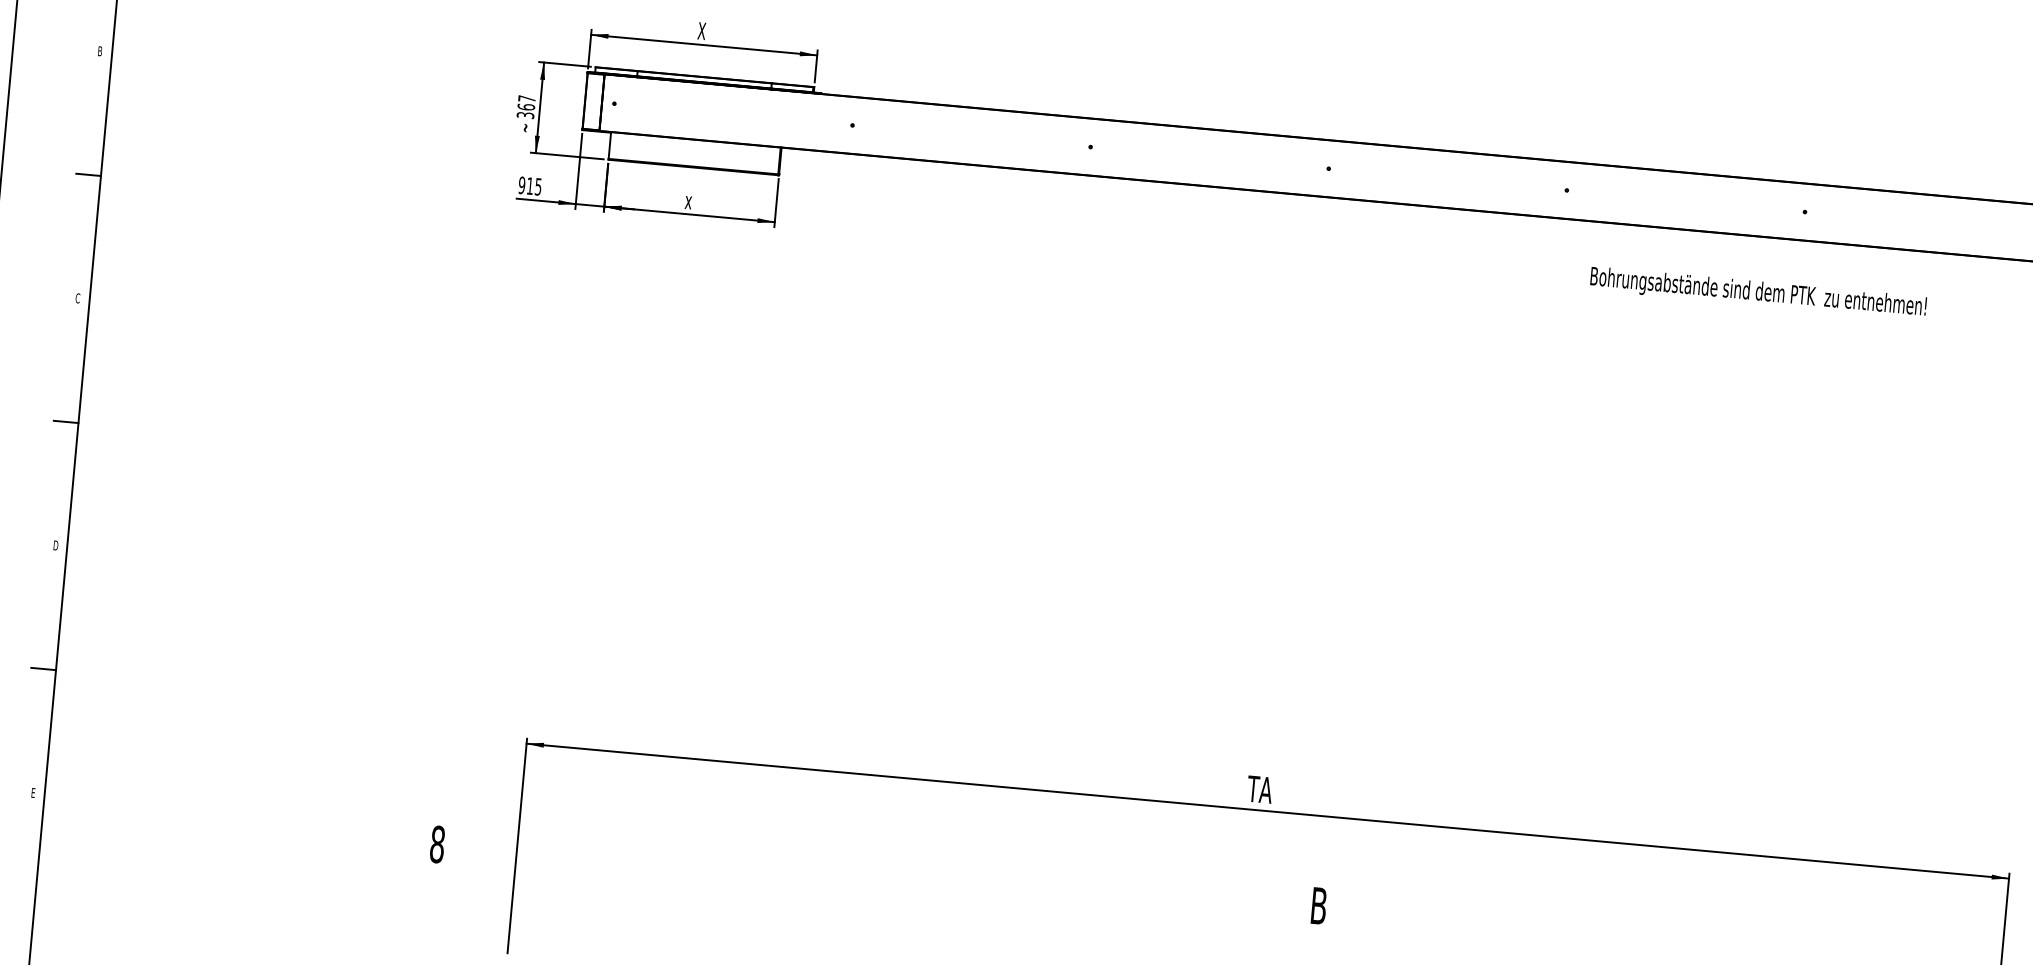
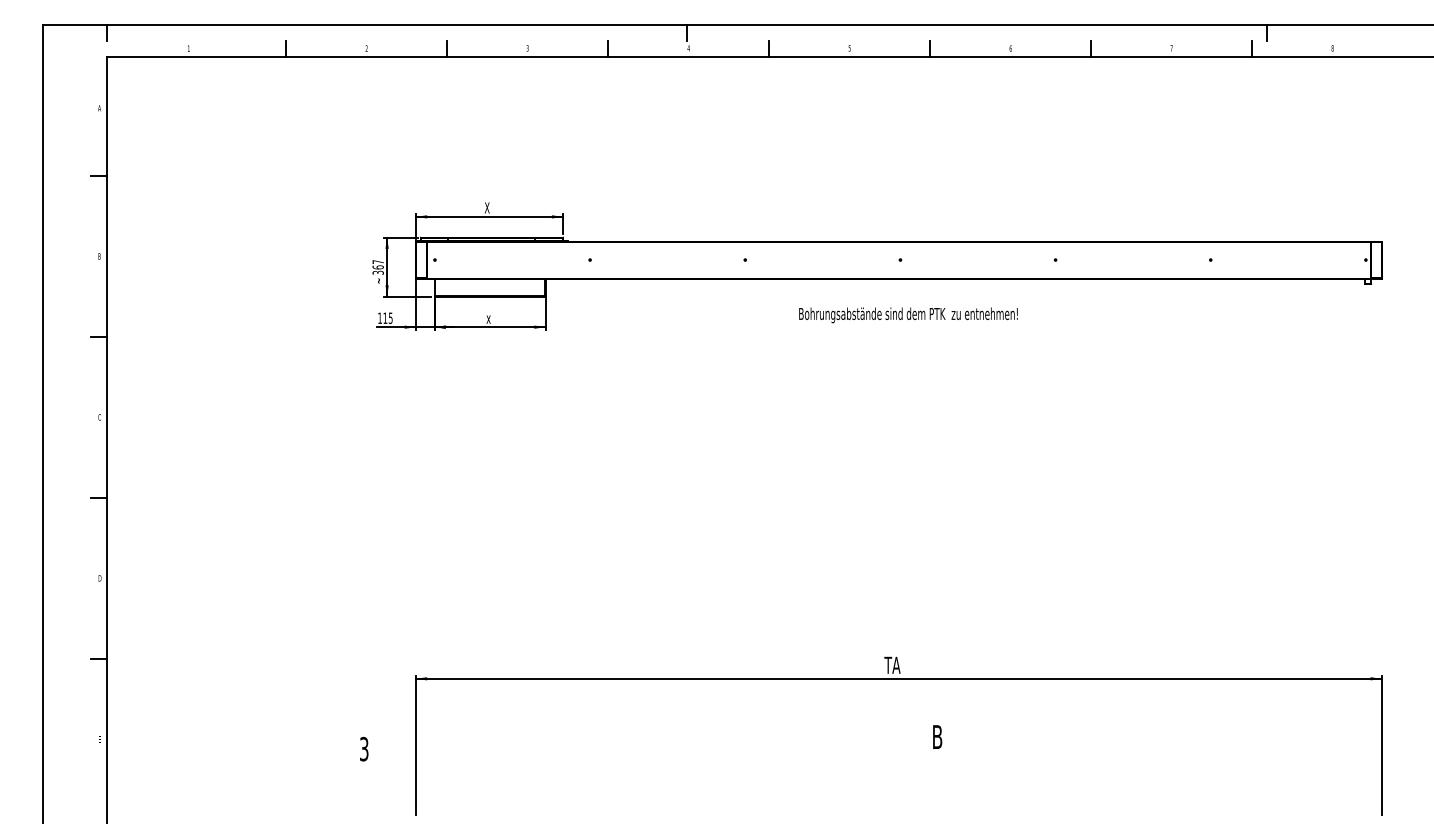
text: (522, 184) -> (380, 317), 915 -> 115
text: (1758, 293) -> (908, 315), moved
text: (436, 844) -> (363, 749), 8 -> 3

